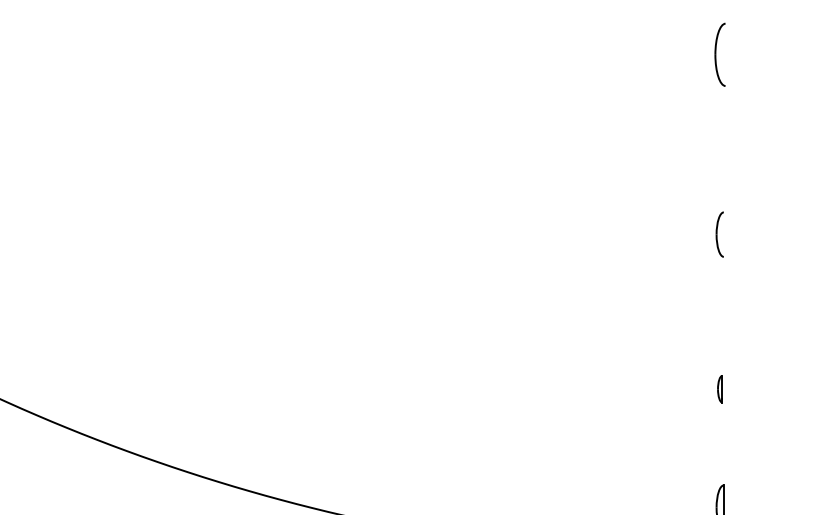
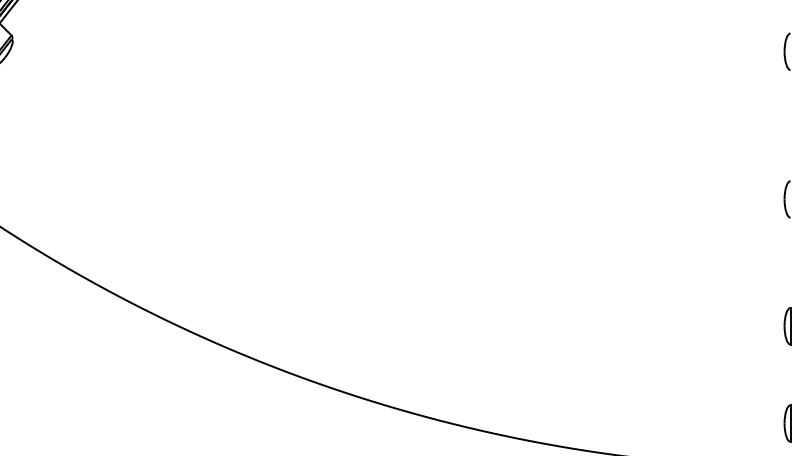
part: (718, 54) -> (786, 51), size x0.71
part: (720, 389) -> (787, 326), size x1.67

